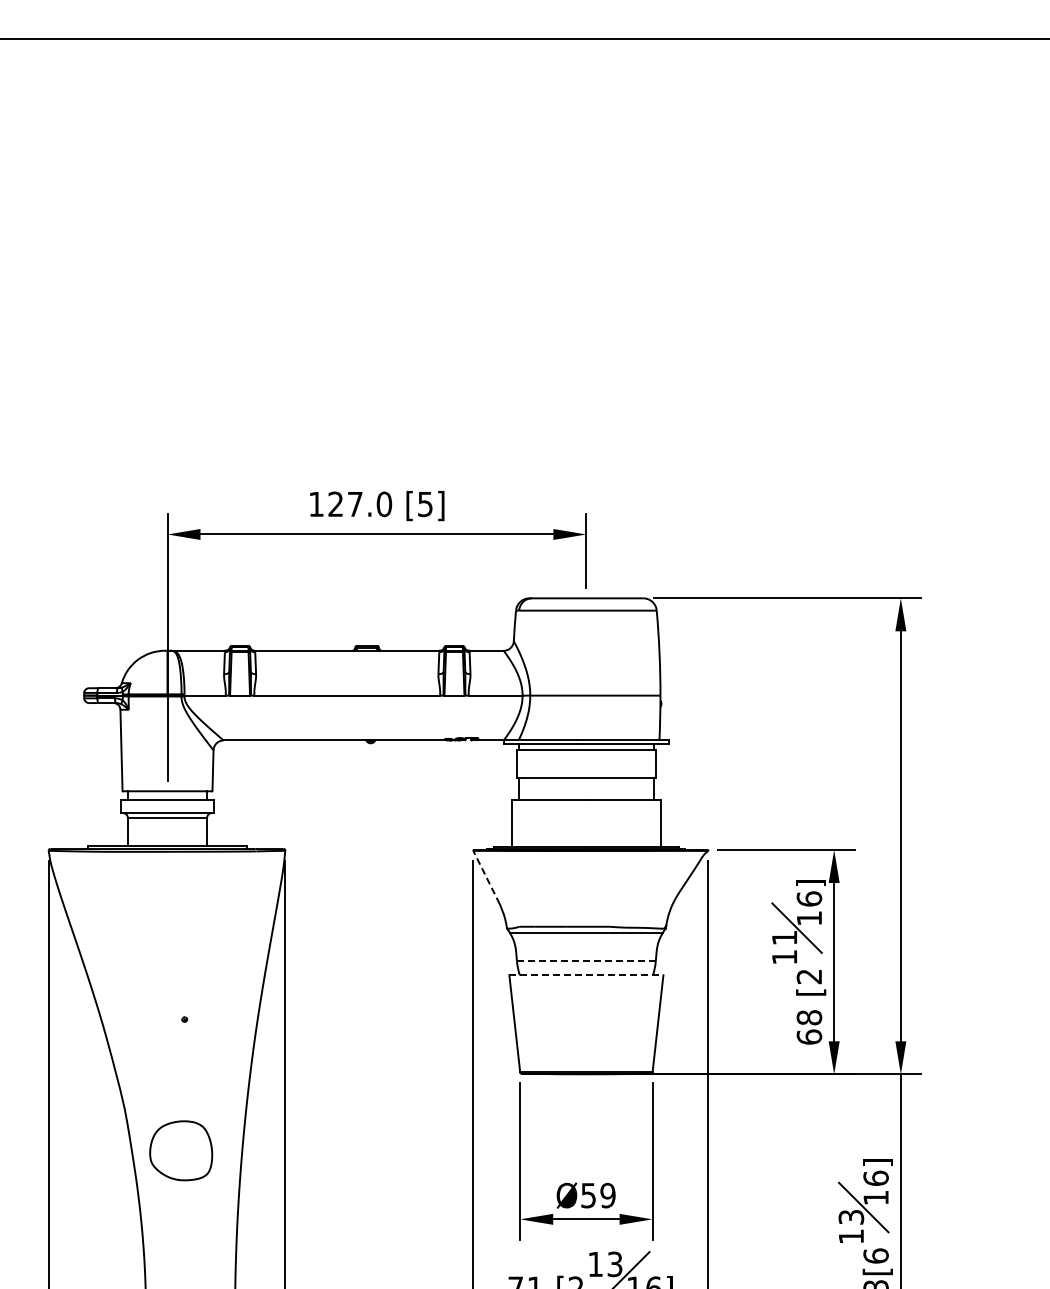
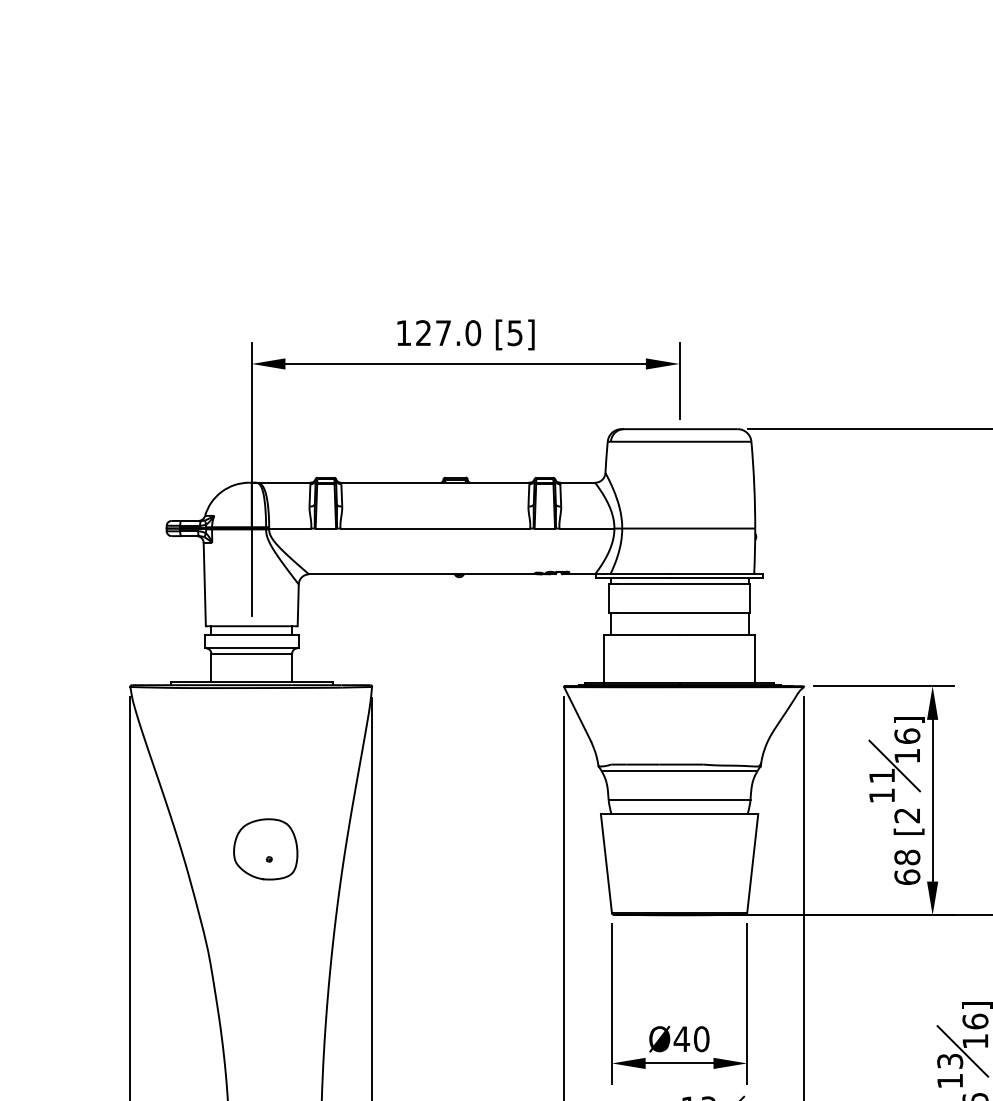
line: (486, 877) -> (577, 714), dashed -> solid
line: (586, 961) -> (679, 800), dashed -> solid
line: (586, 975) -> (679, 814), dashed -> solid
part: (181, 1150) -> (266, 849), moved
text: (597, 1195) -> (690, 1039), Ø59 -> Ø40

